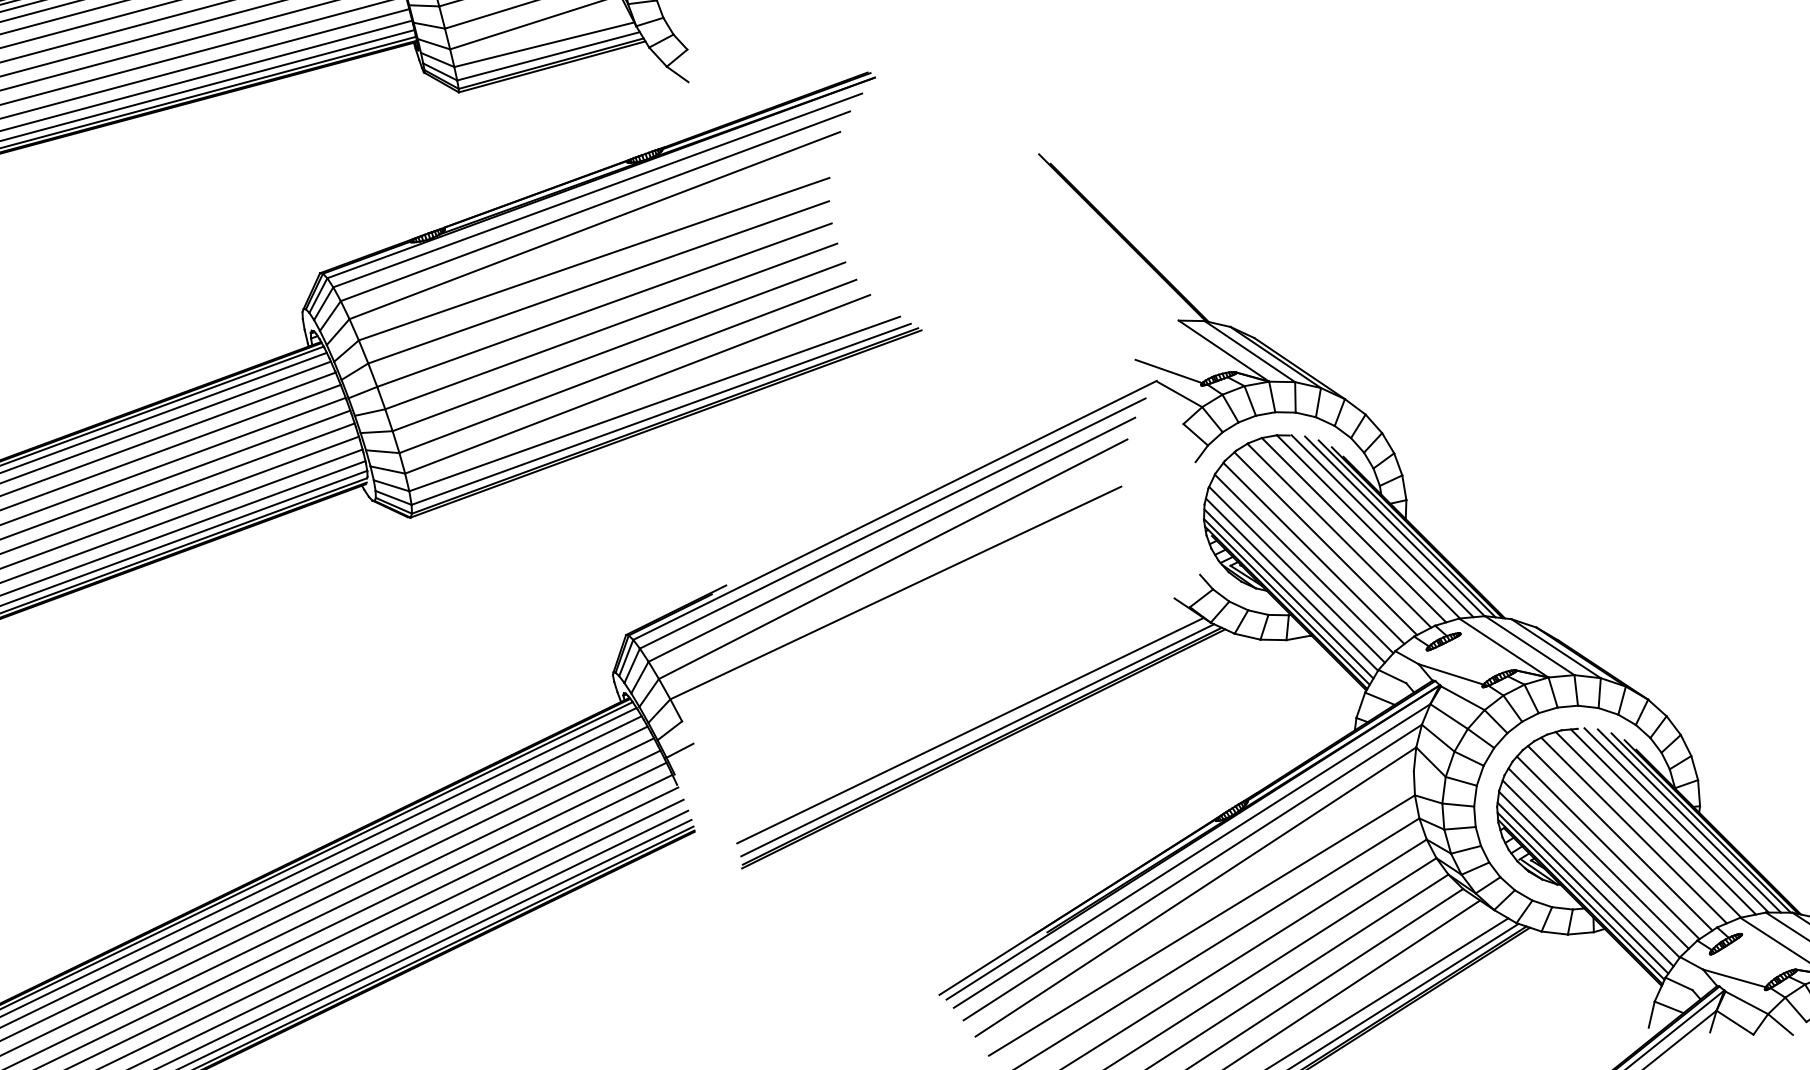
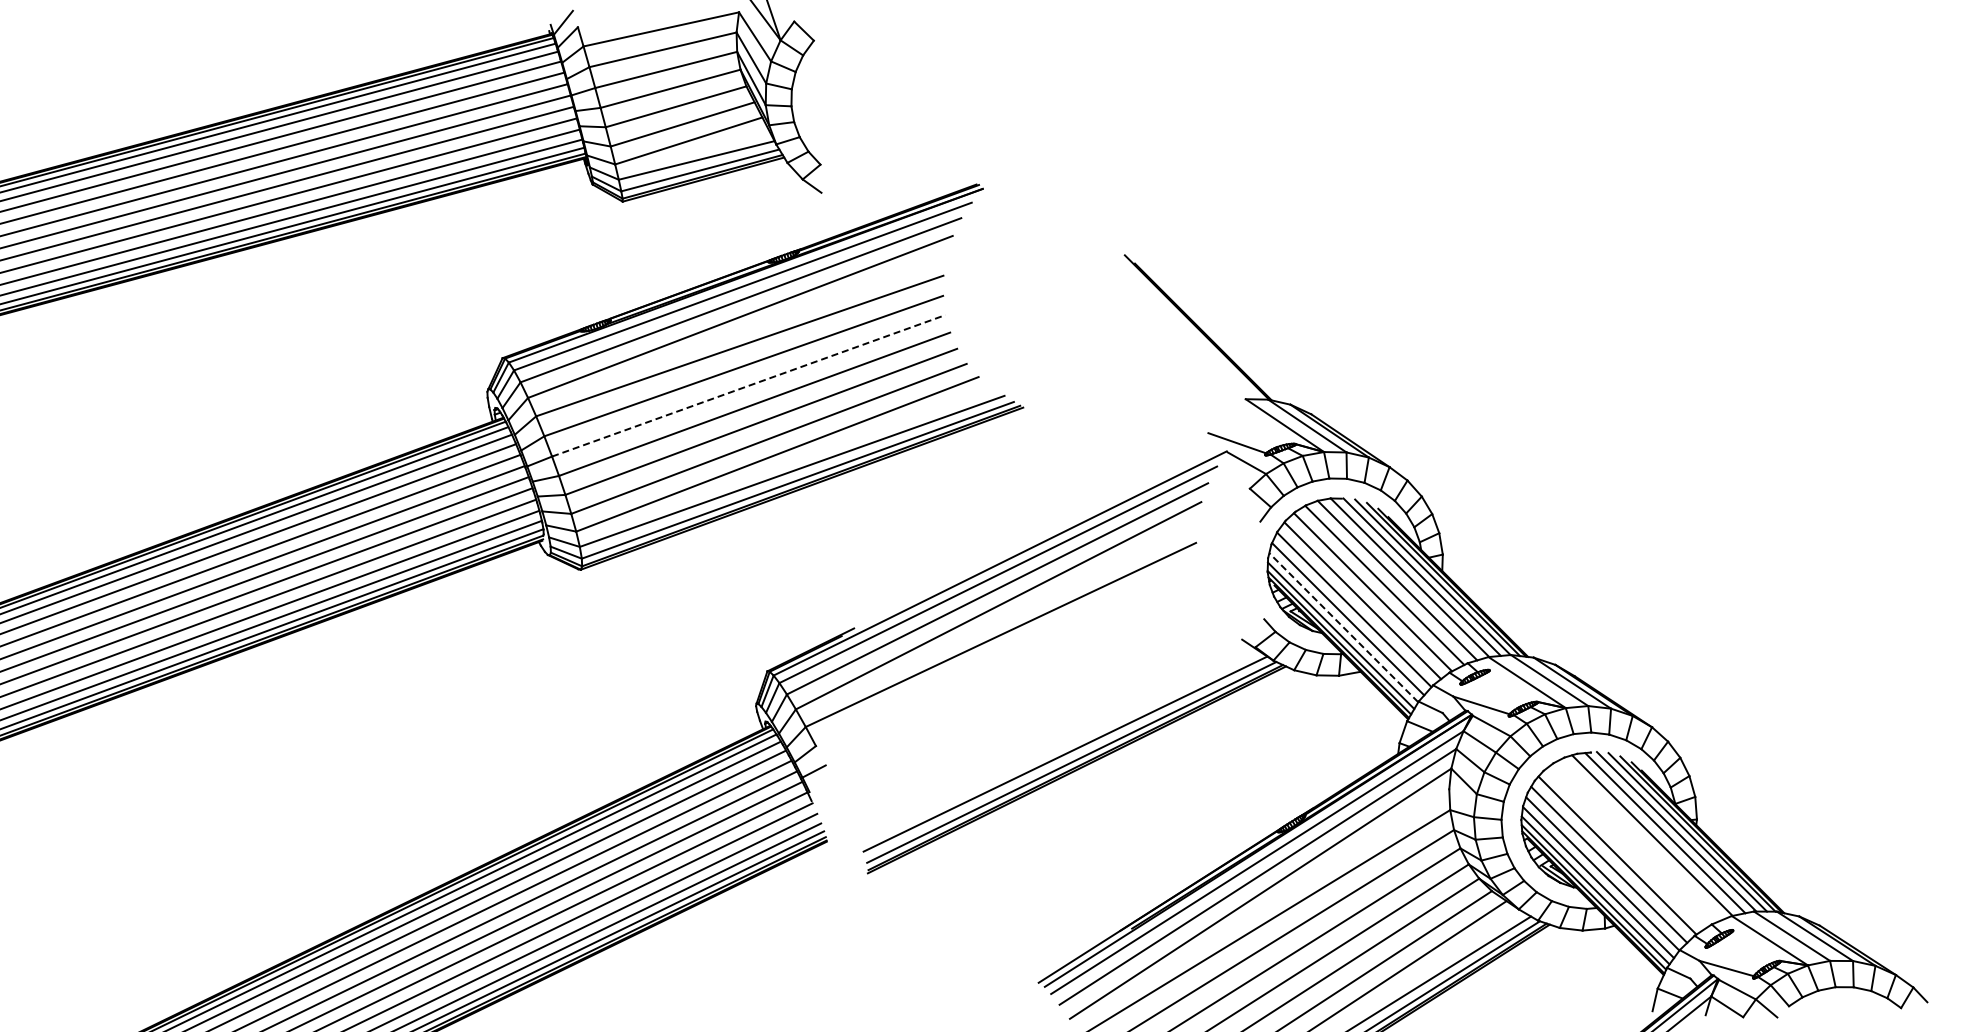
line: (605, 304) -> (749, 385), solid -> dashed
line: (1291, 584) -> (1343, 627), solid -> dashed
line: (1633, 830) -> (1639, 840), removed
line: (1619, 838) -> (1627, 847), removed

